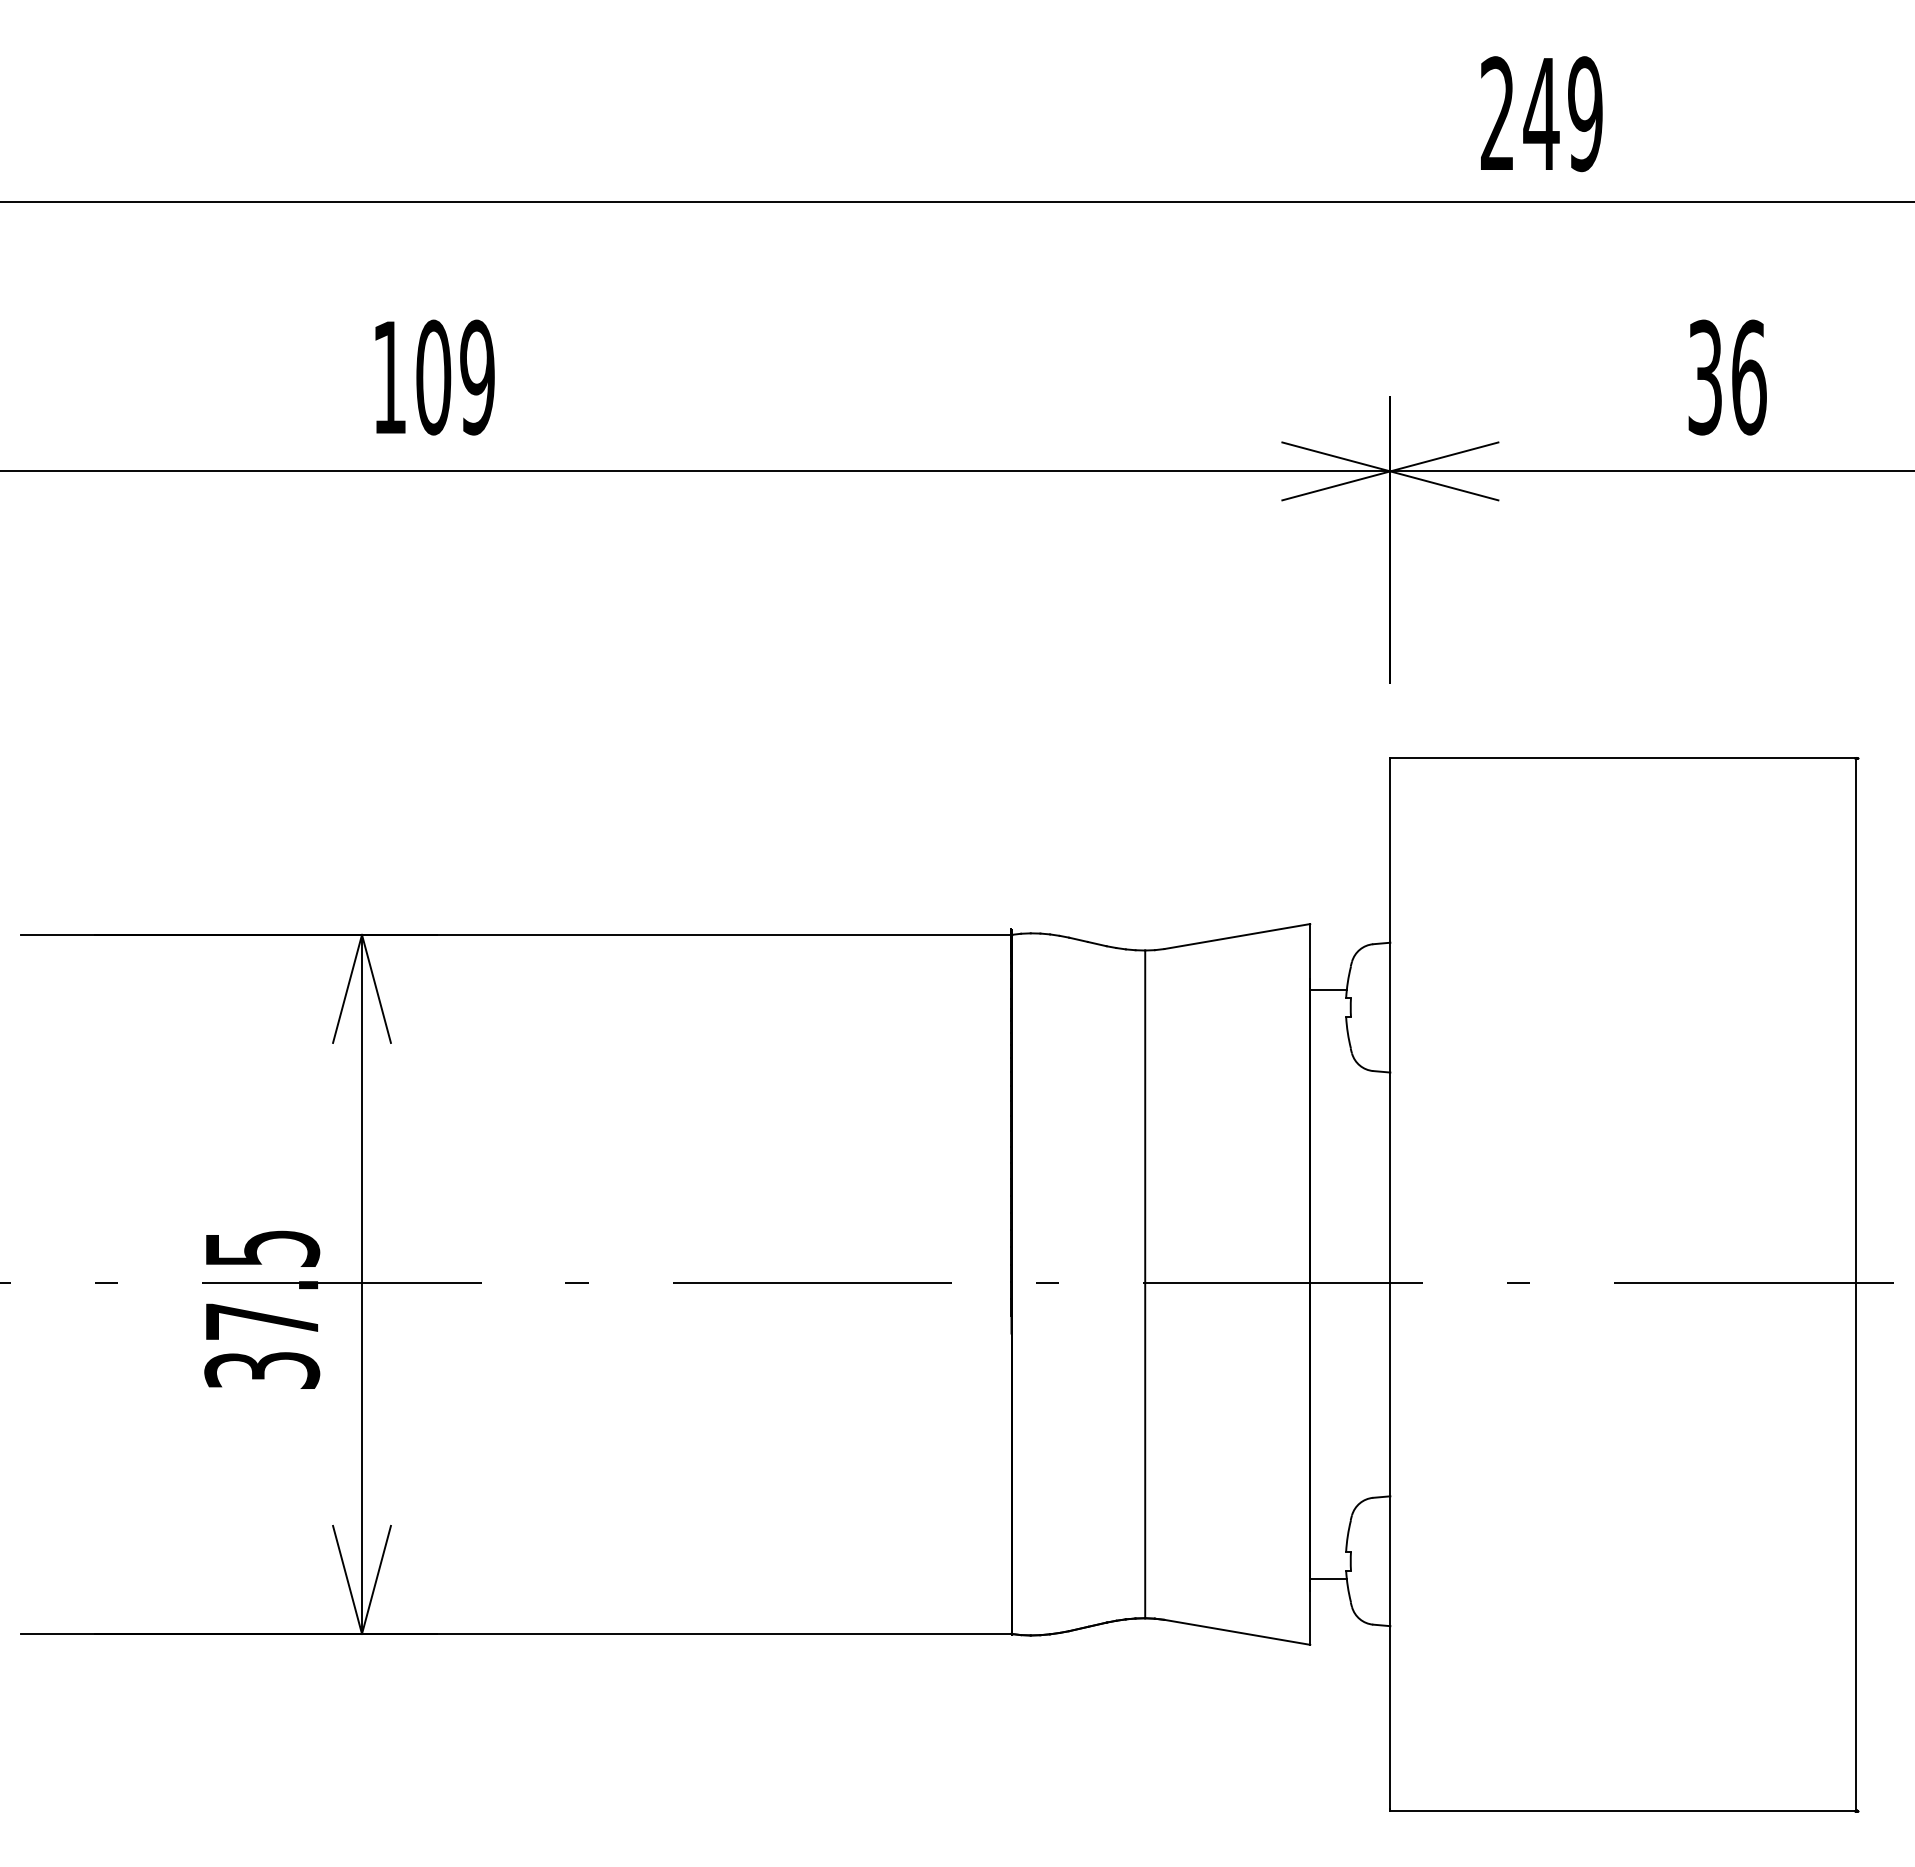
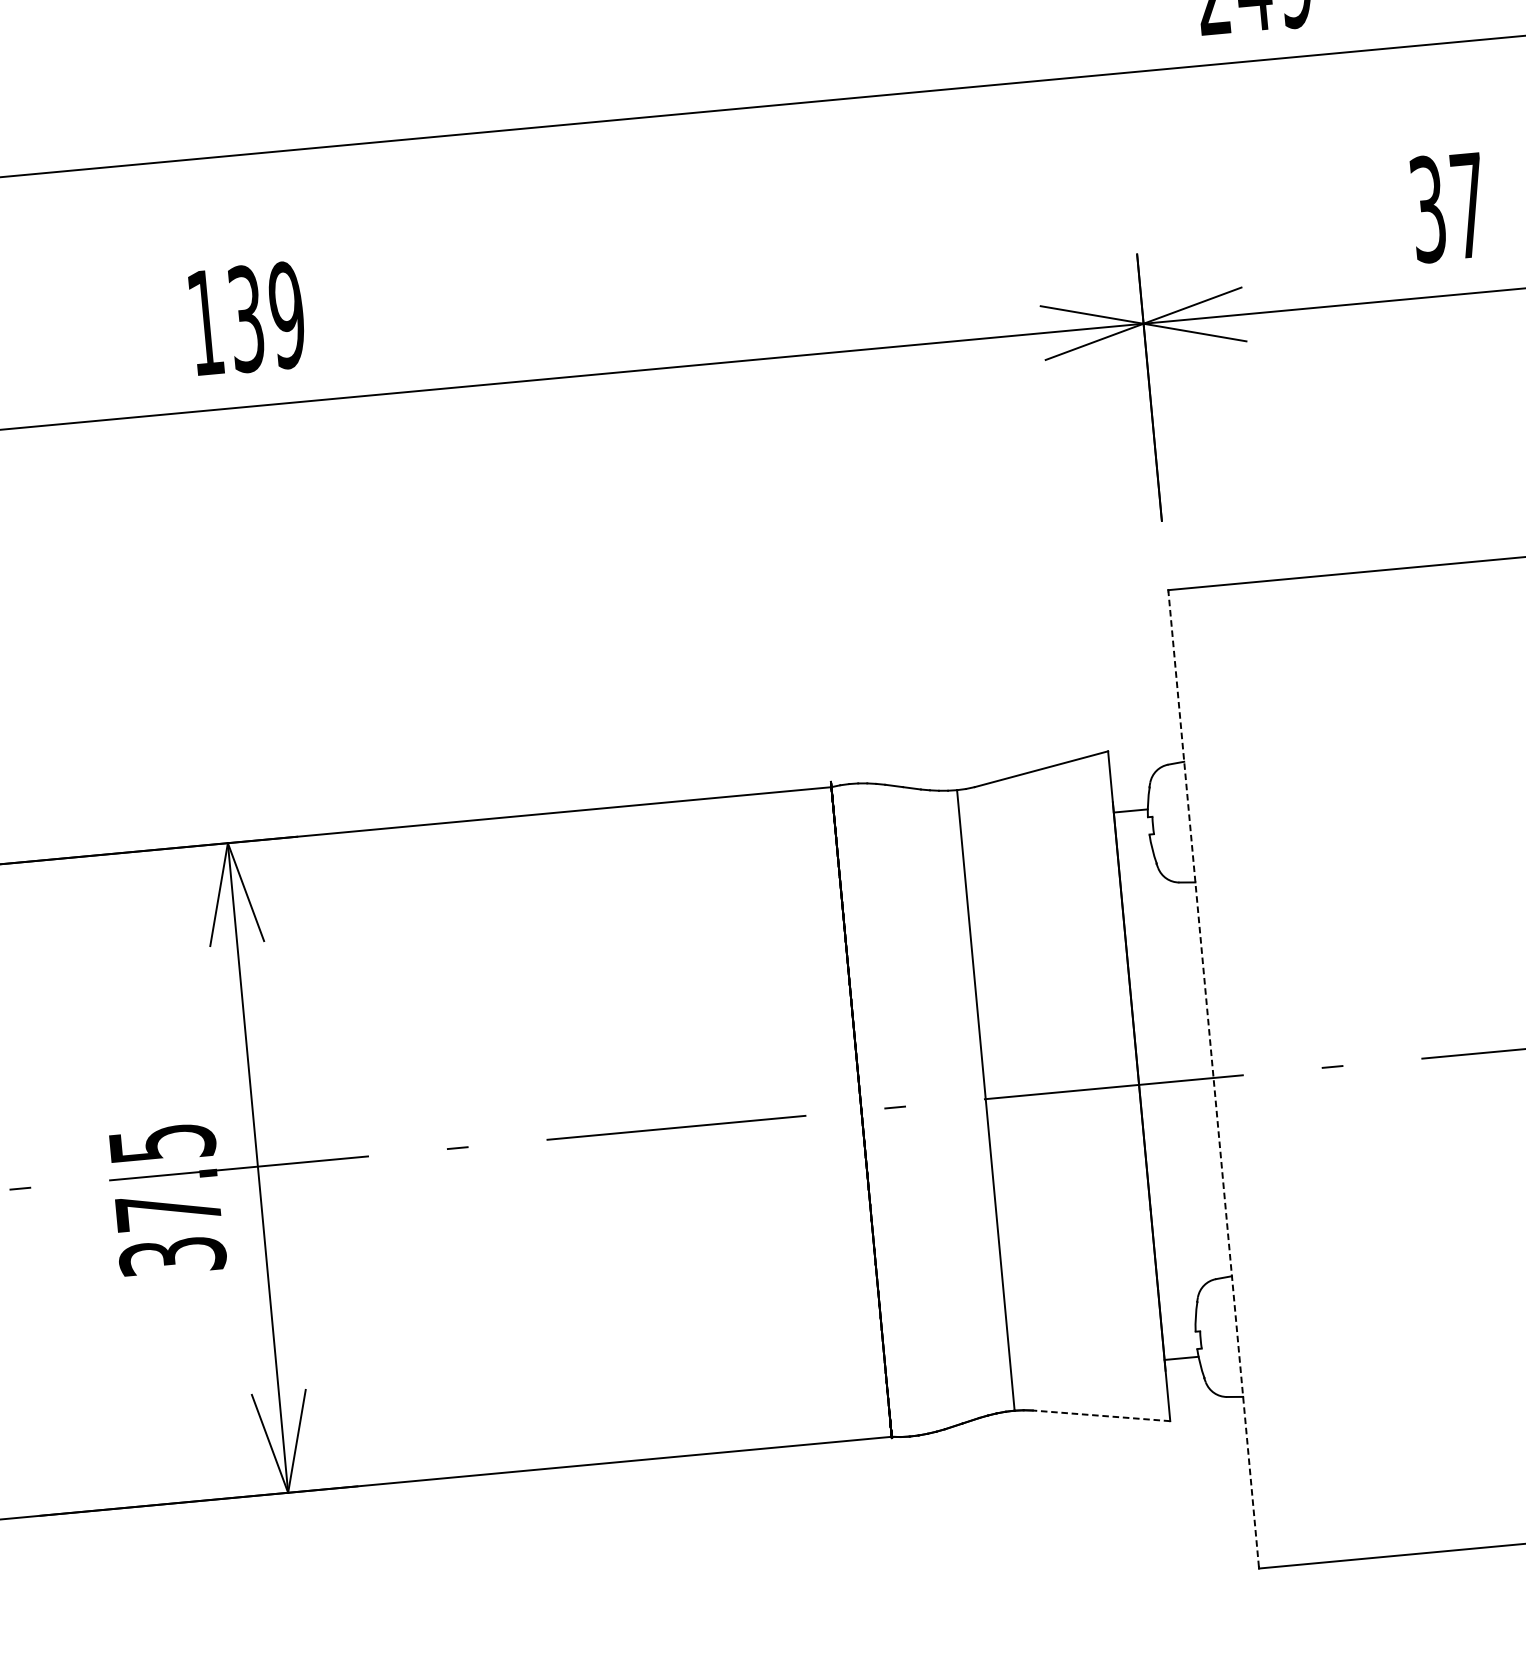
text: (433, 377) -> (246, 318), 109 -> 139
text: (1749, 377) -> (1469, 205), 36 -> 37
line: (1390, 1284) -> (1213, 1079), solid -> dashed
line: (1237, 1632) -> (1101, 1415), solid -> dashed

